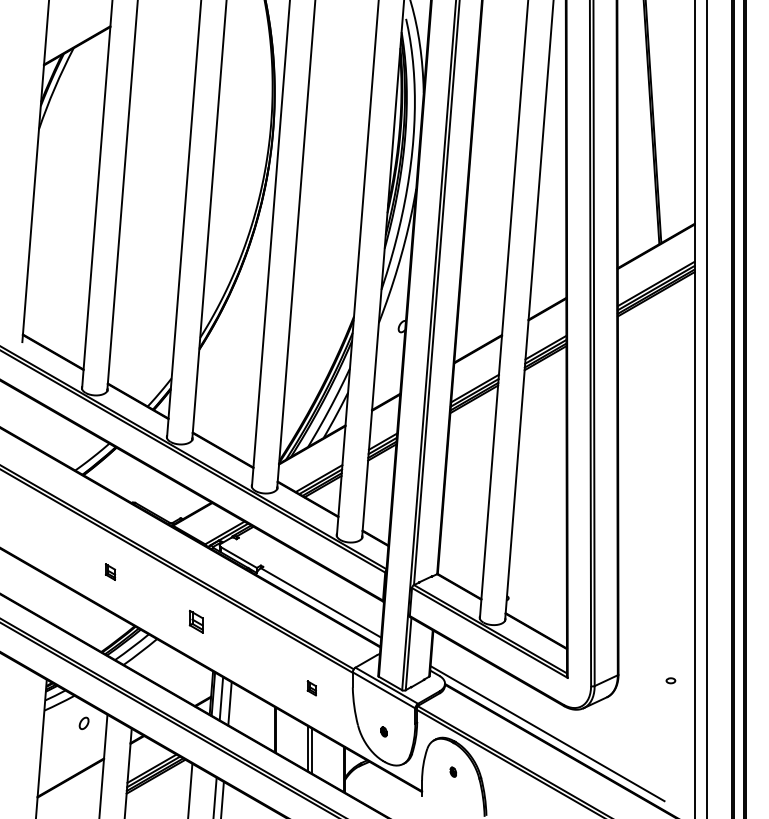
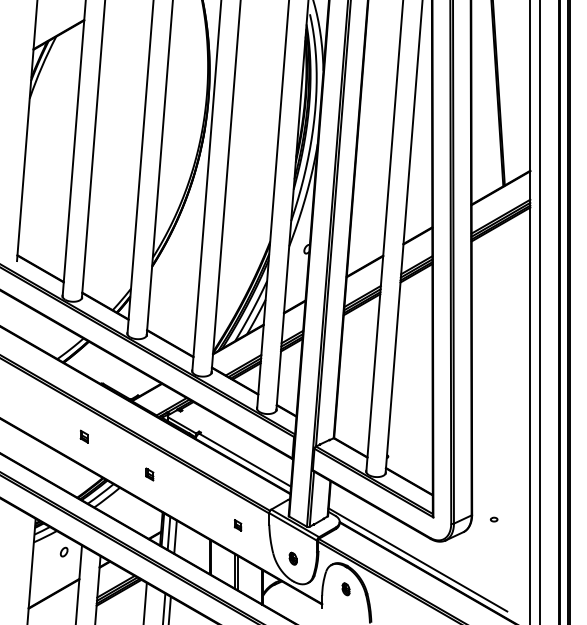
part: (195, 621) -> (149, 474), size x0.71
part: (671, 680) -> (494, 519), moved
part: (383, 731) -> (292, 558), size x1.67
part: (452, 772) -> (345, 589), size x1.67

